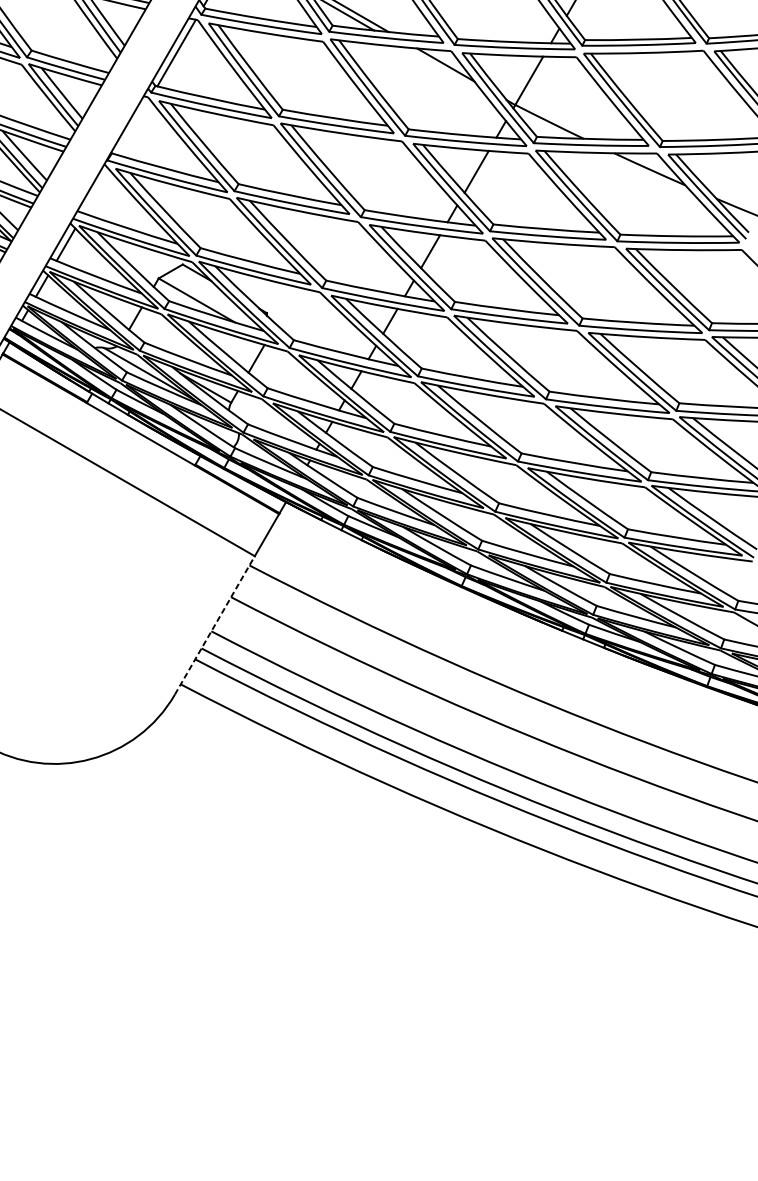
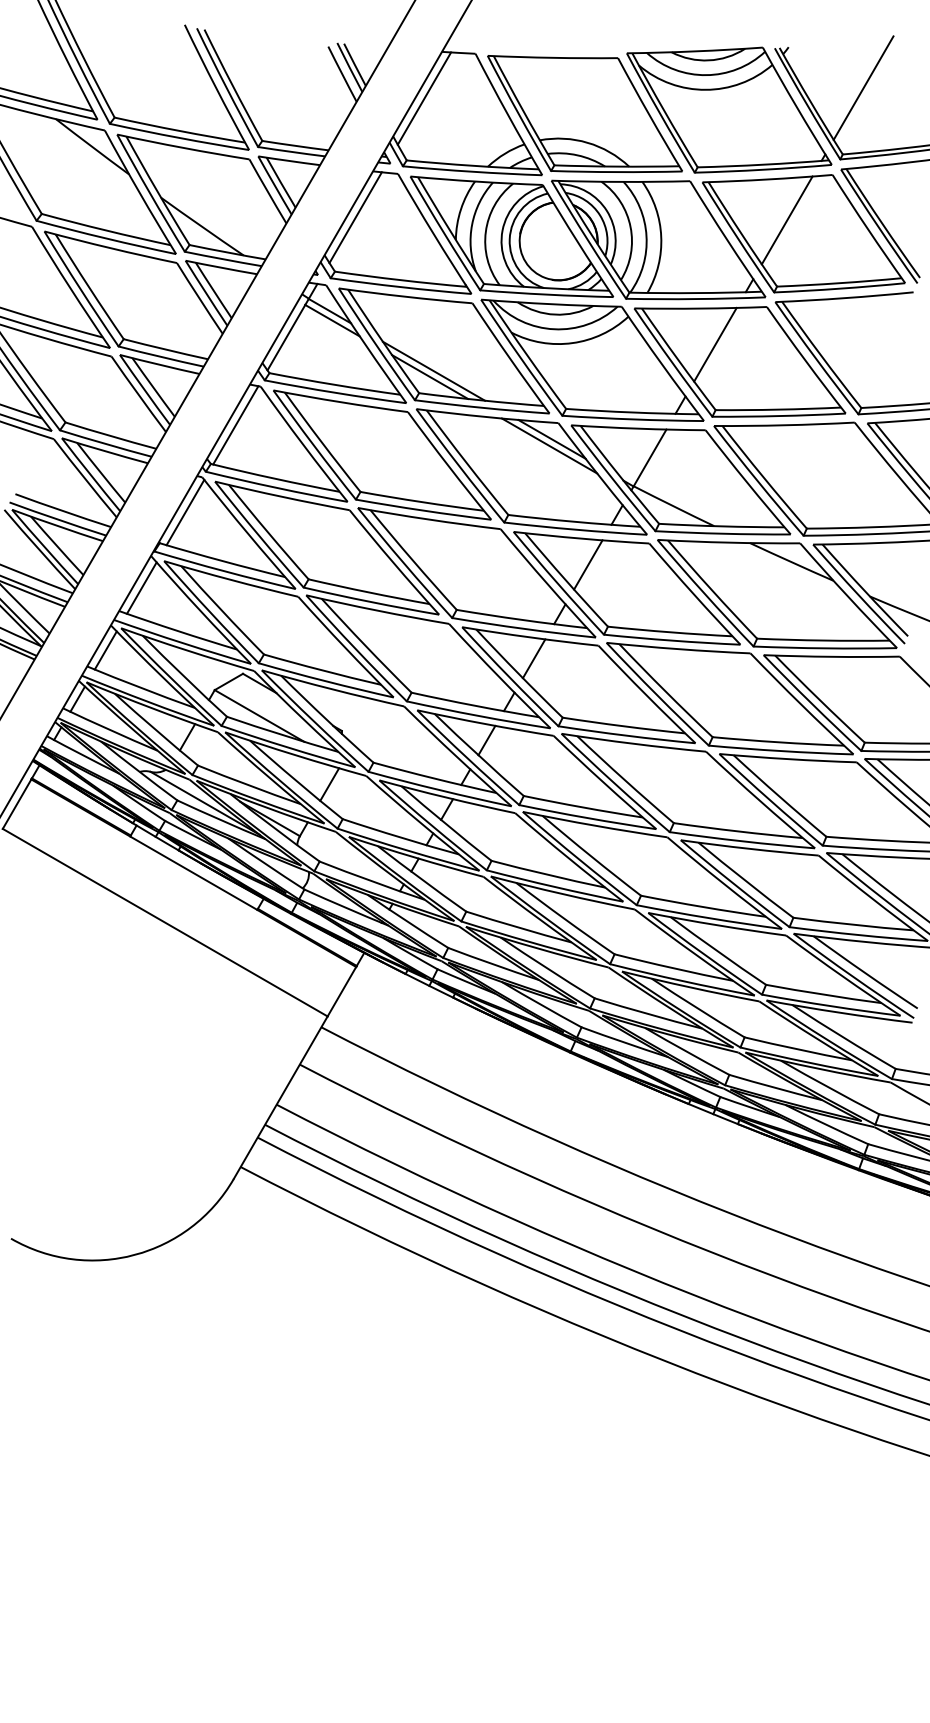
line: (443, 70) -> (549, 445), added
line: (133, 127) -> (185, 512), added
line: (96, 191) -> (141, 587), added
line: (214, 625) -> (280, 1097), dashed -> solid

